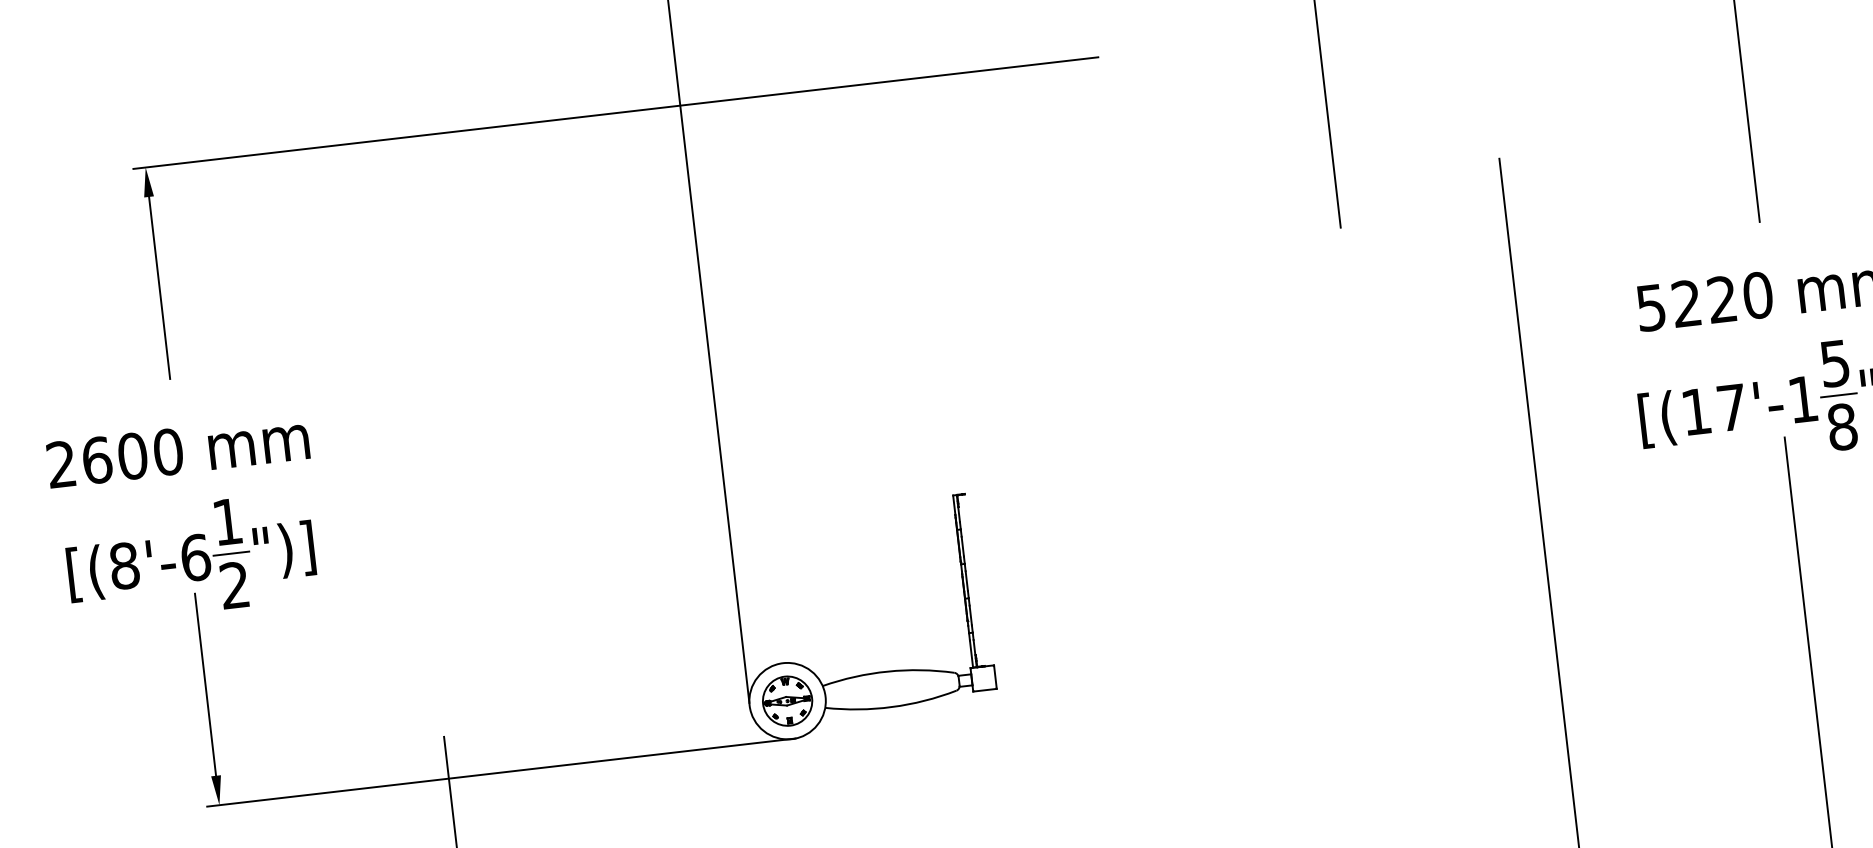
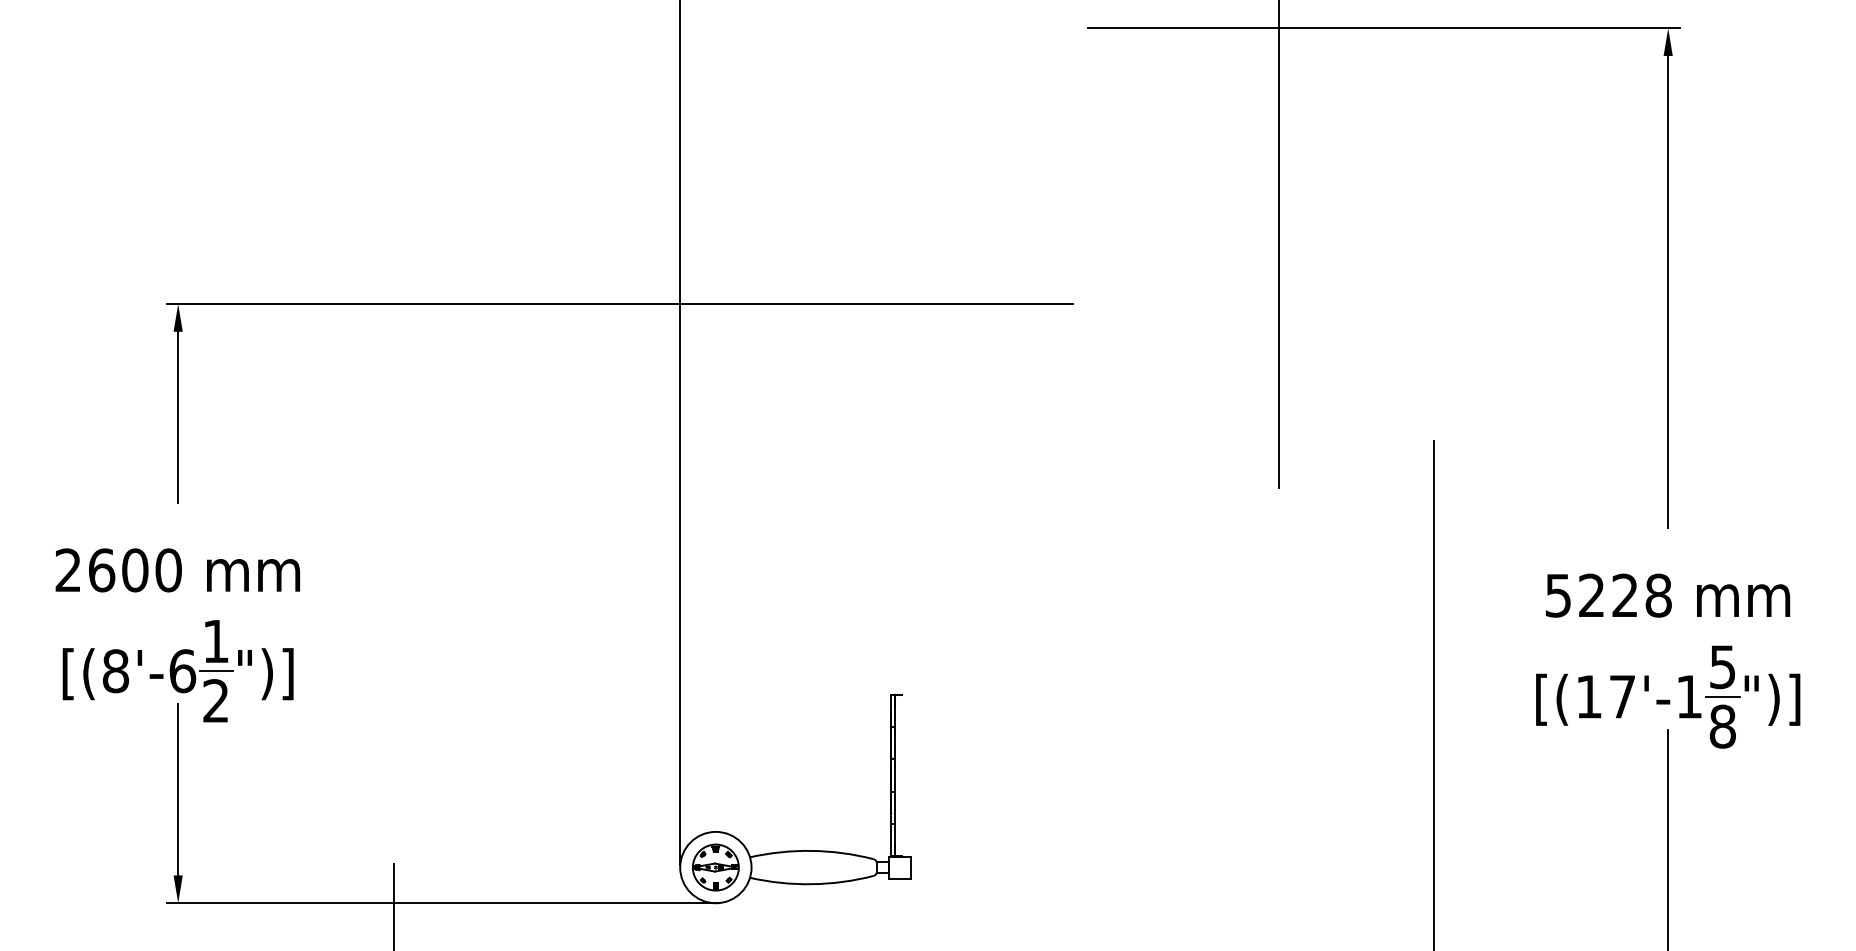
text: (1757, 295) -> (1658, 595), 5220 -> 5228

